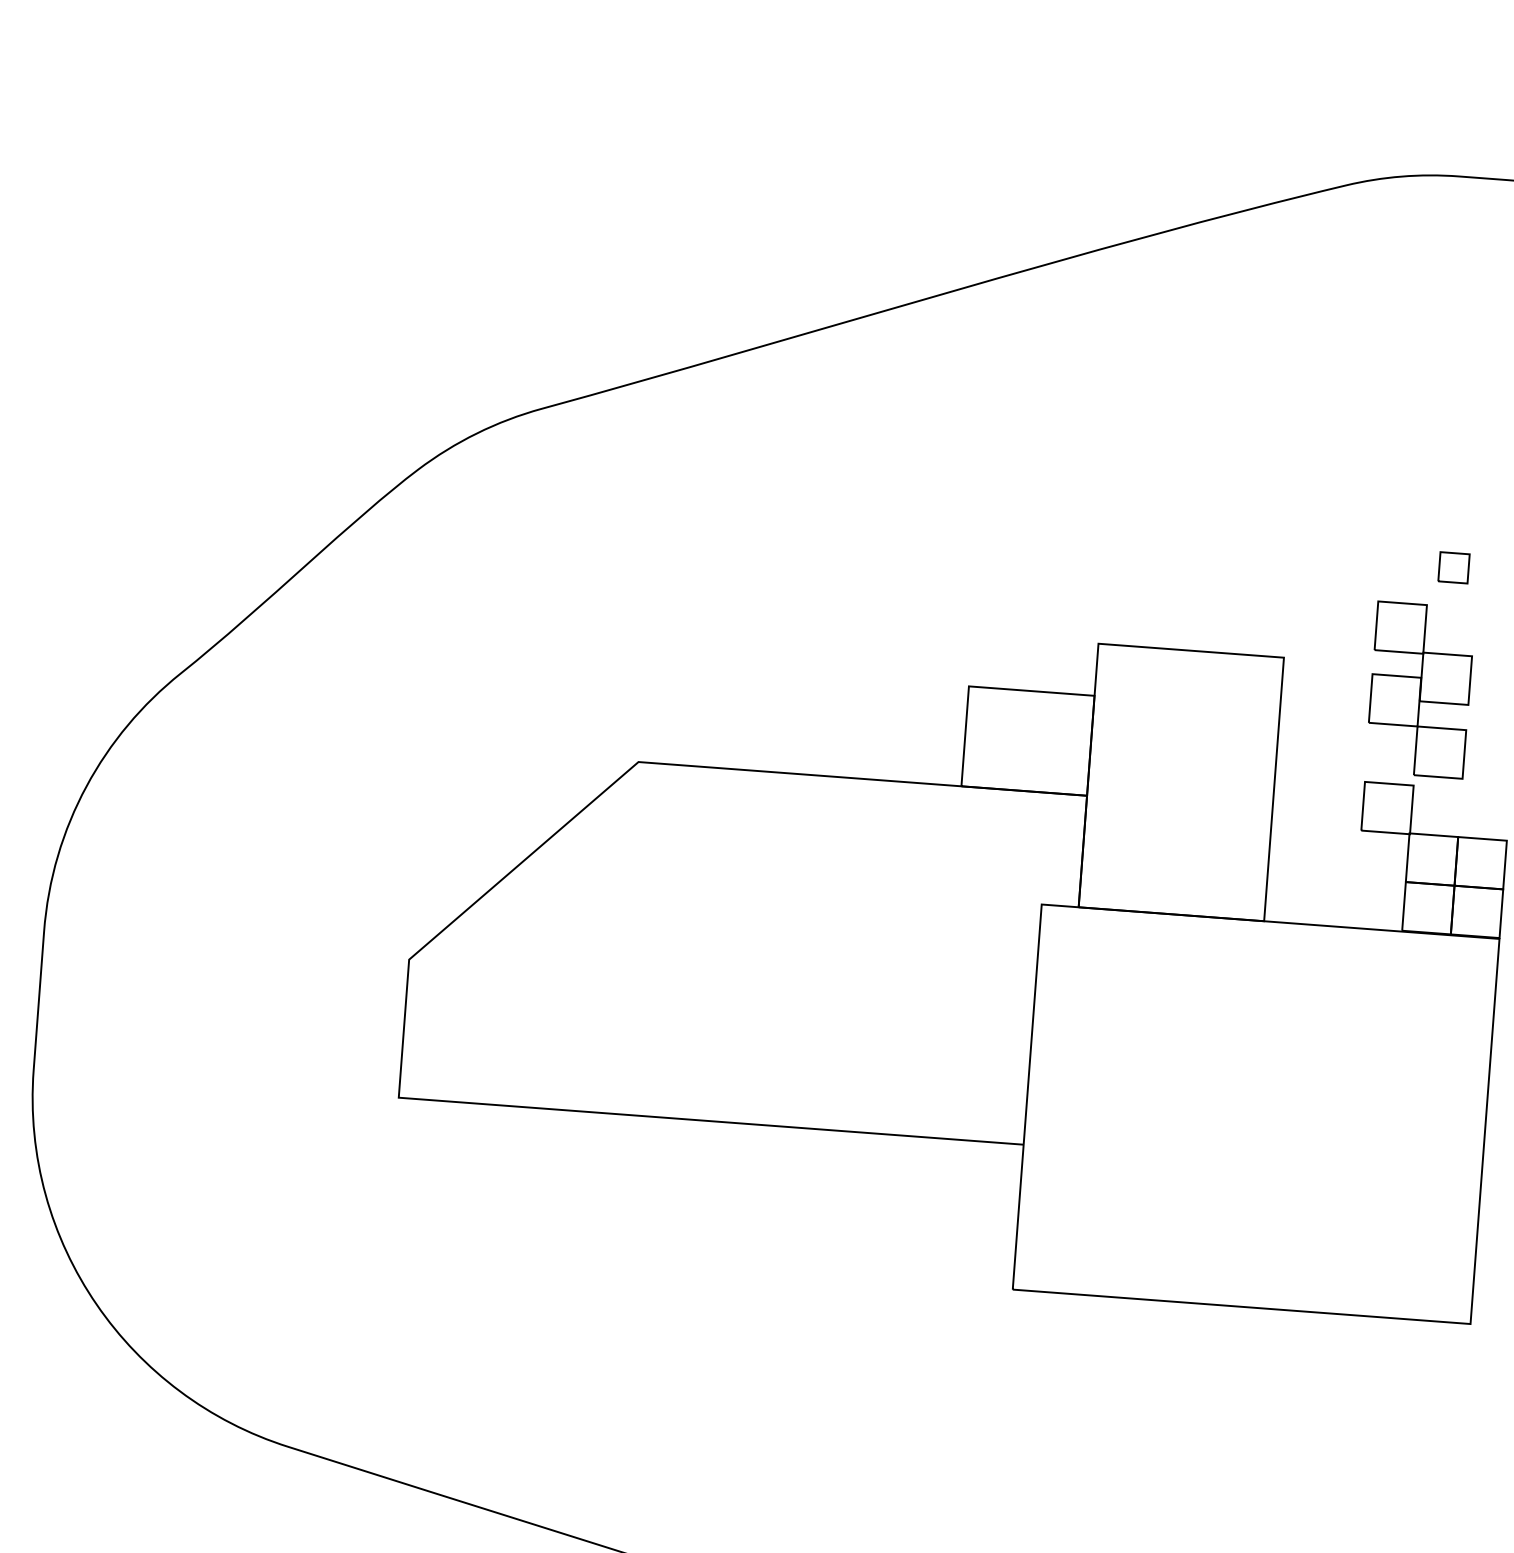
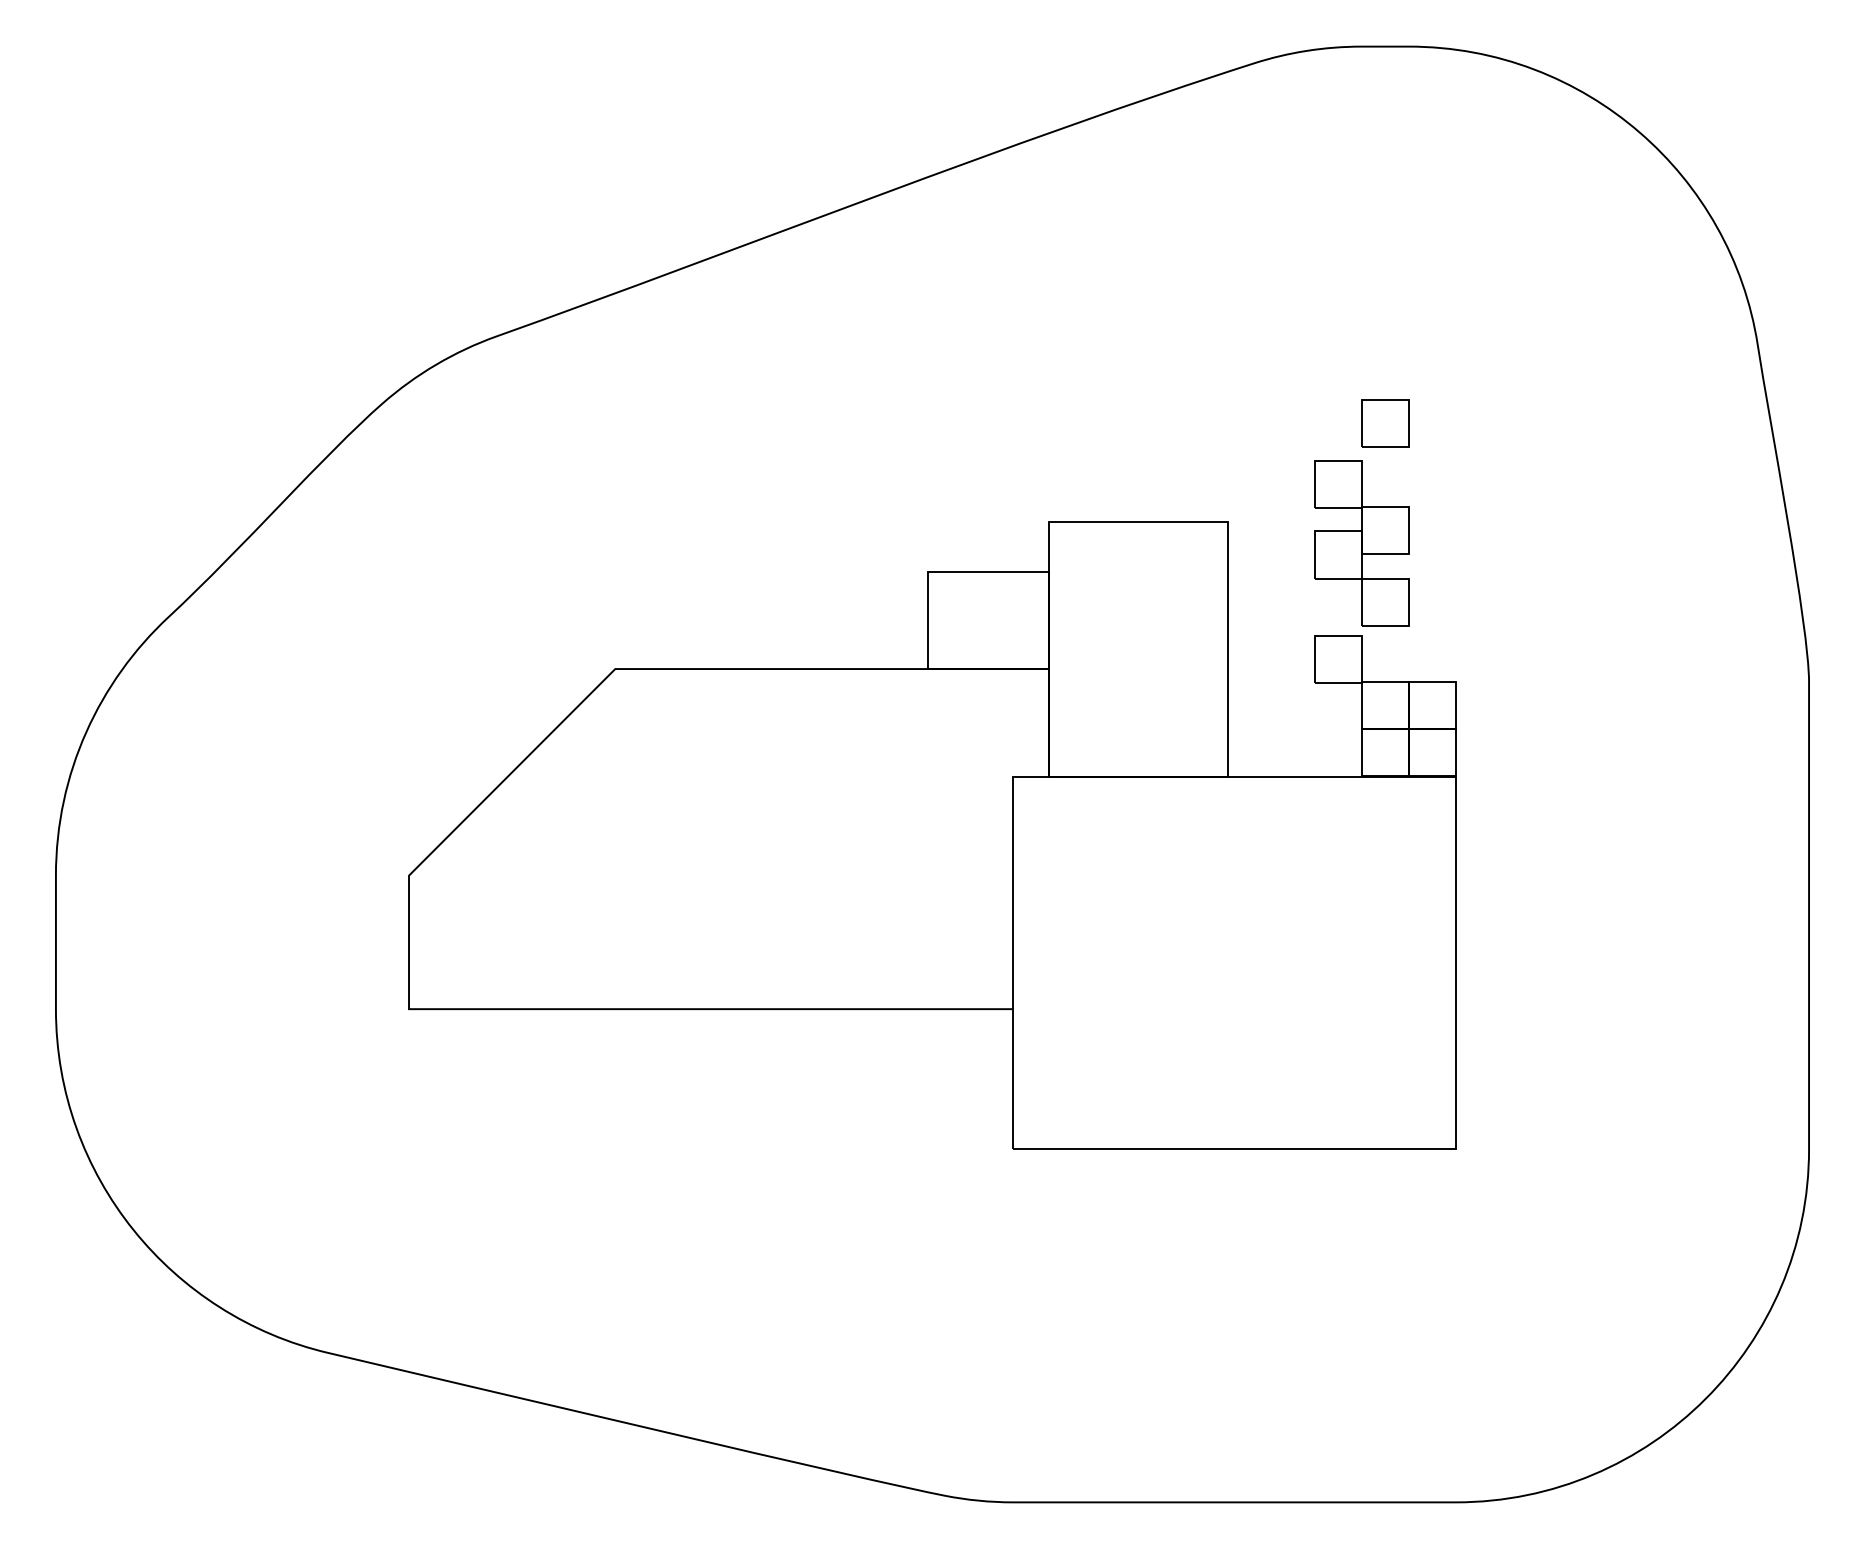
part: (1454, 568) -> (1385, 423), size x1.67

